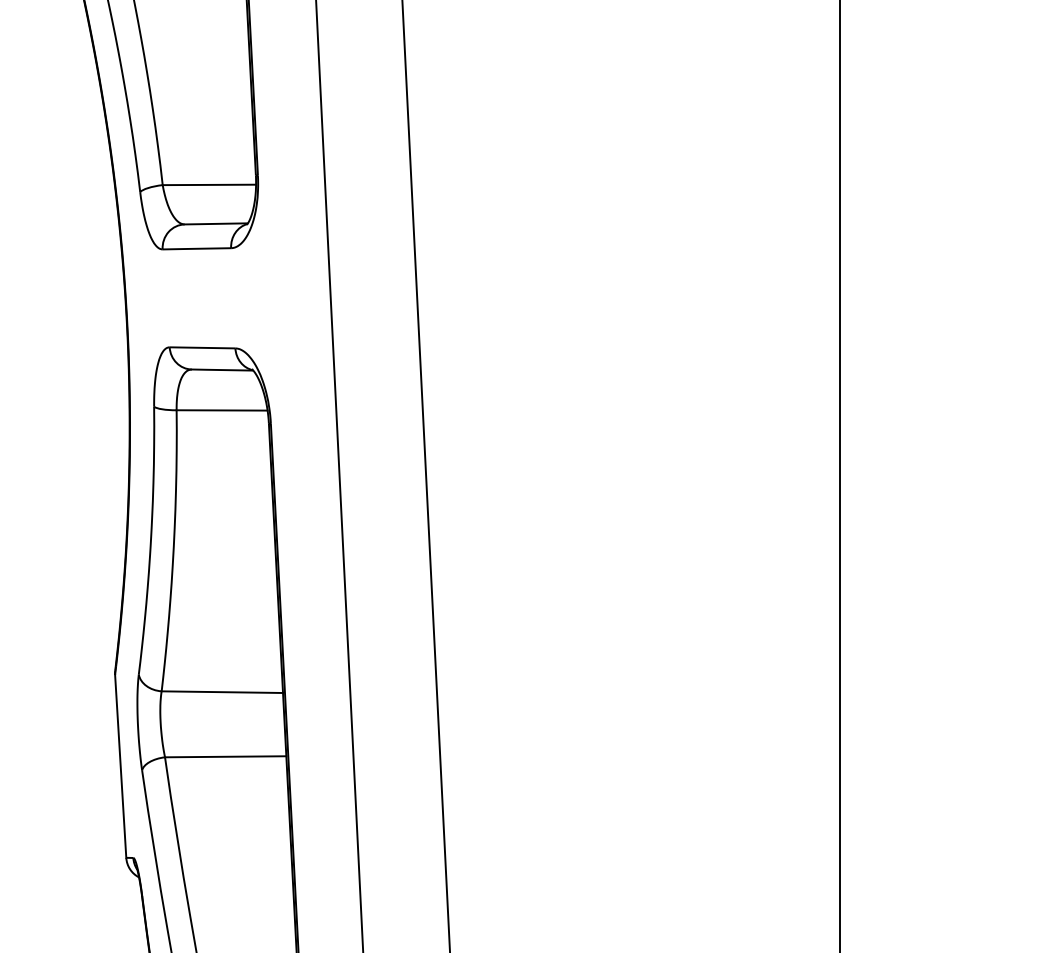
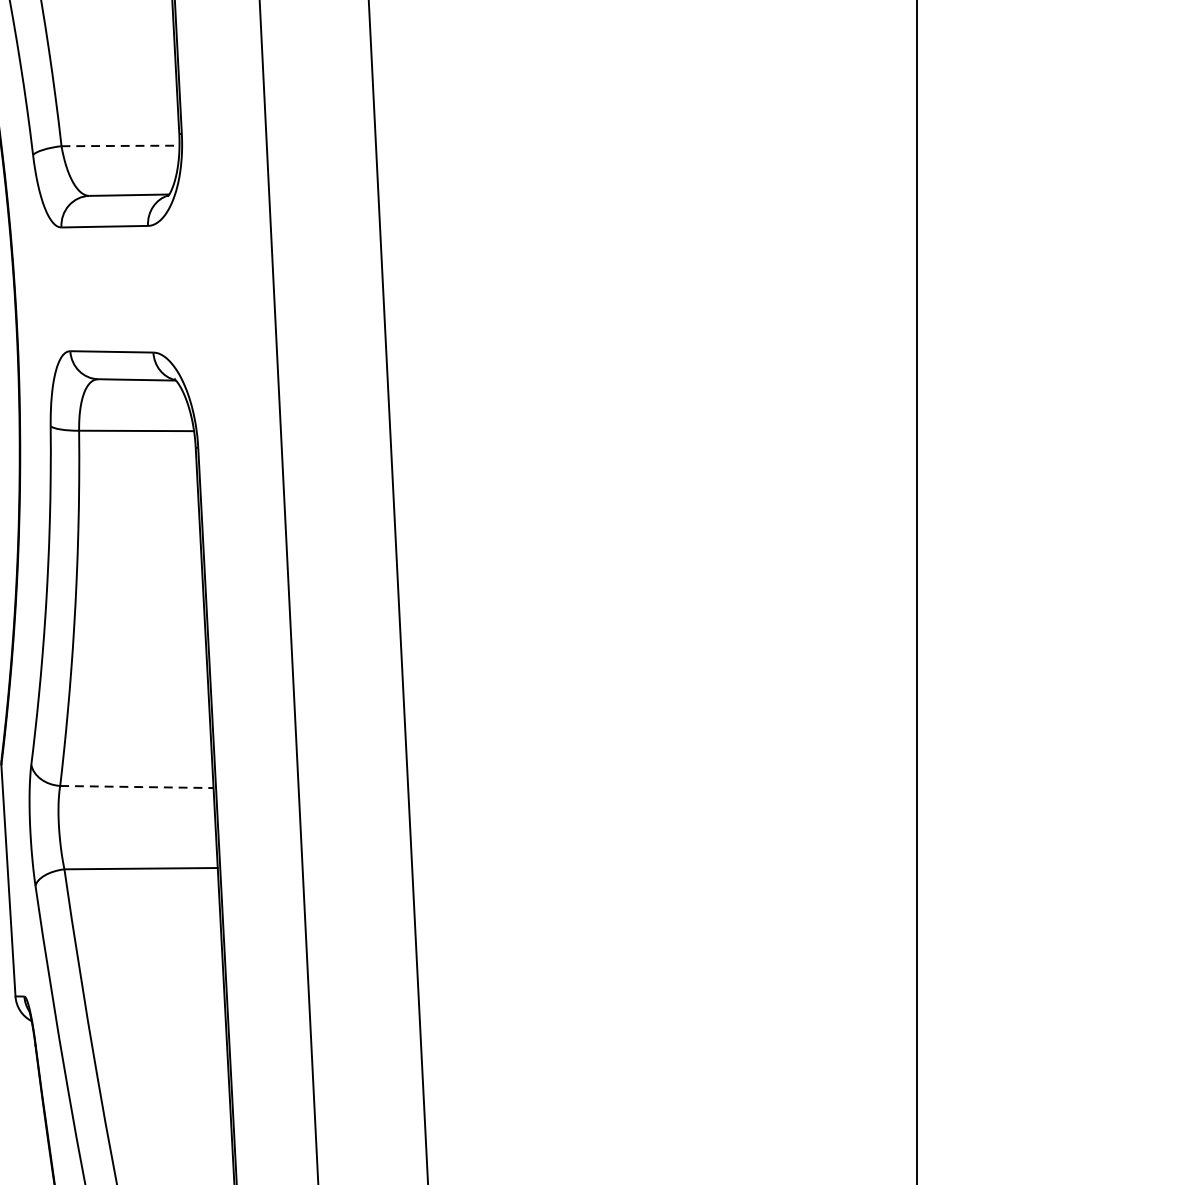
line: (209, 184) -> (120, 145), solid -> dashed
line: (222, 692) -> (137, 787), solid -> dashed

